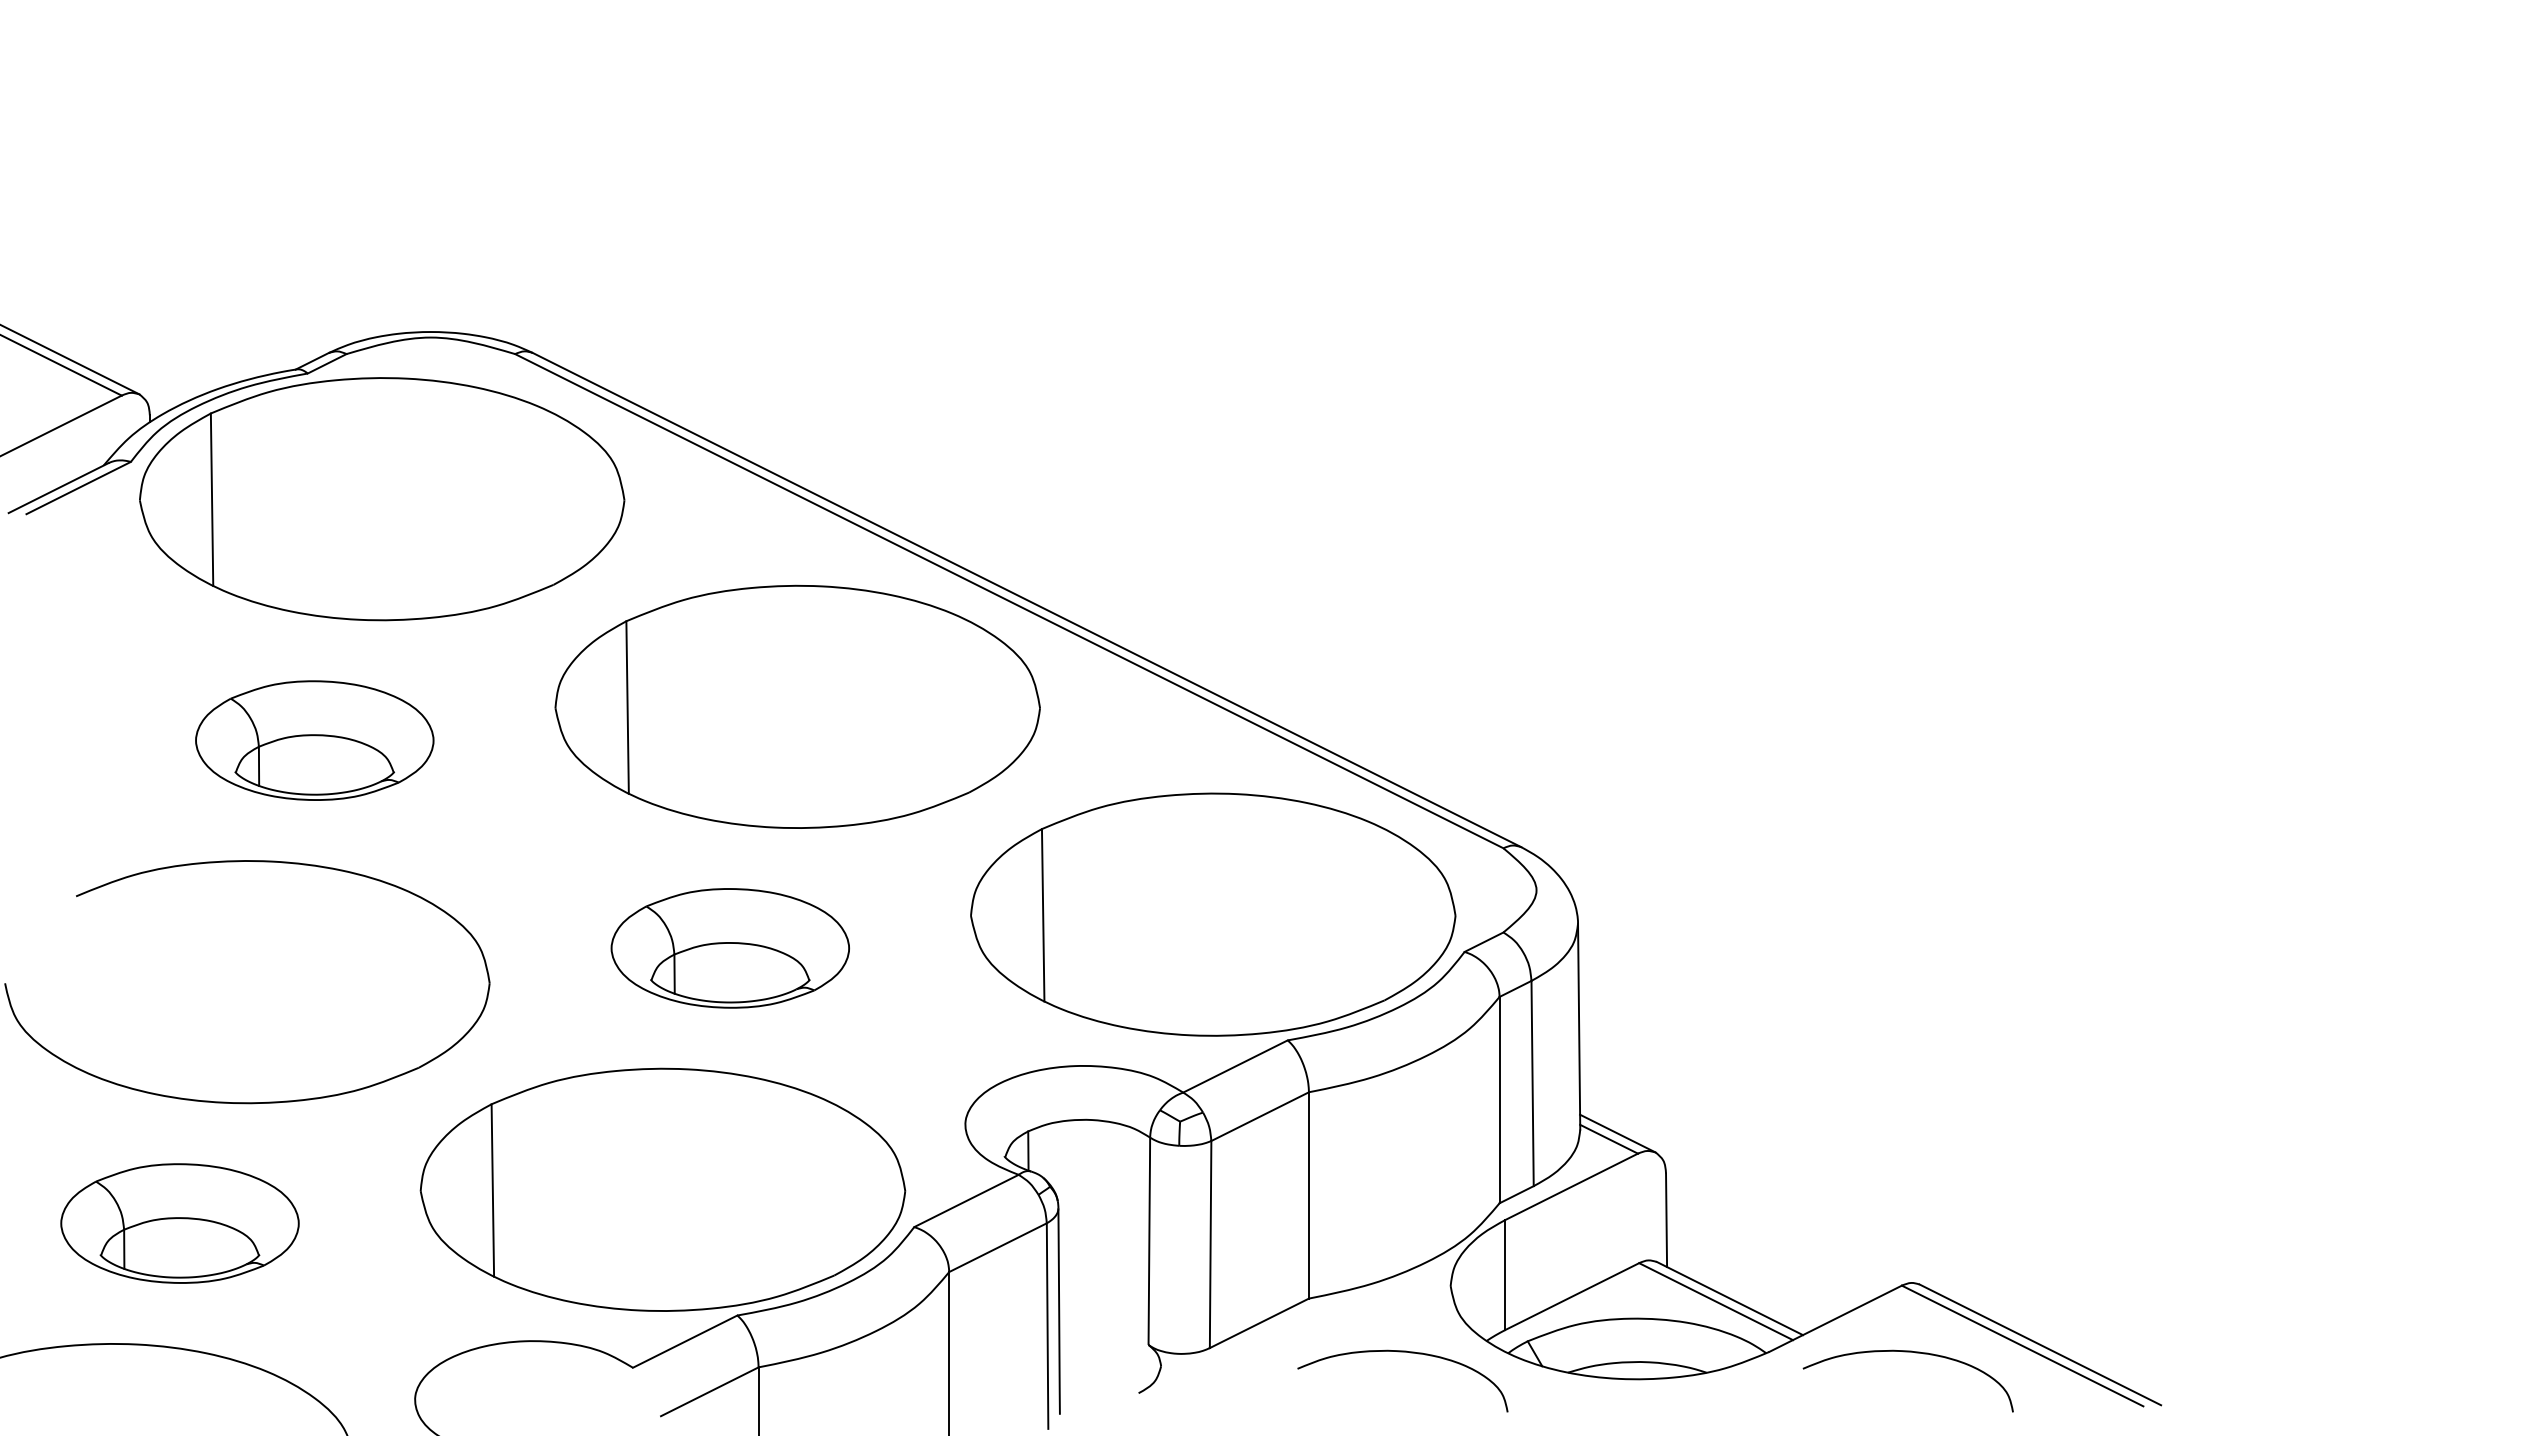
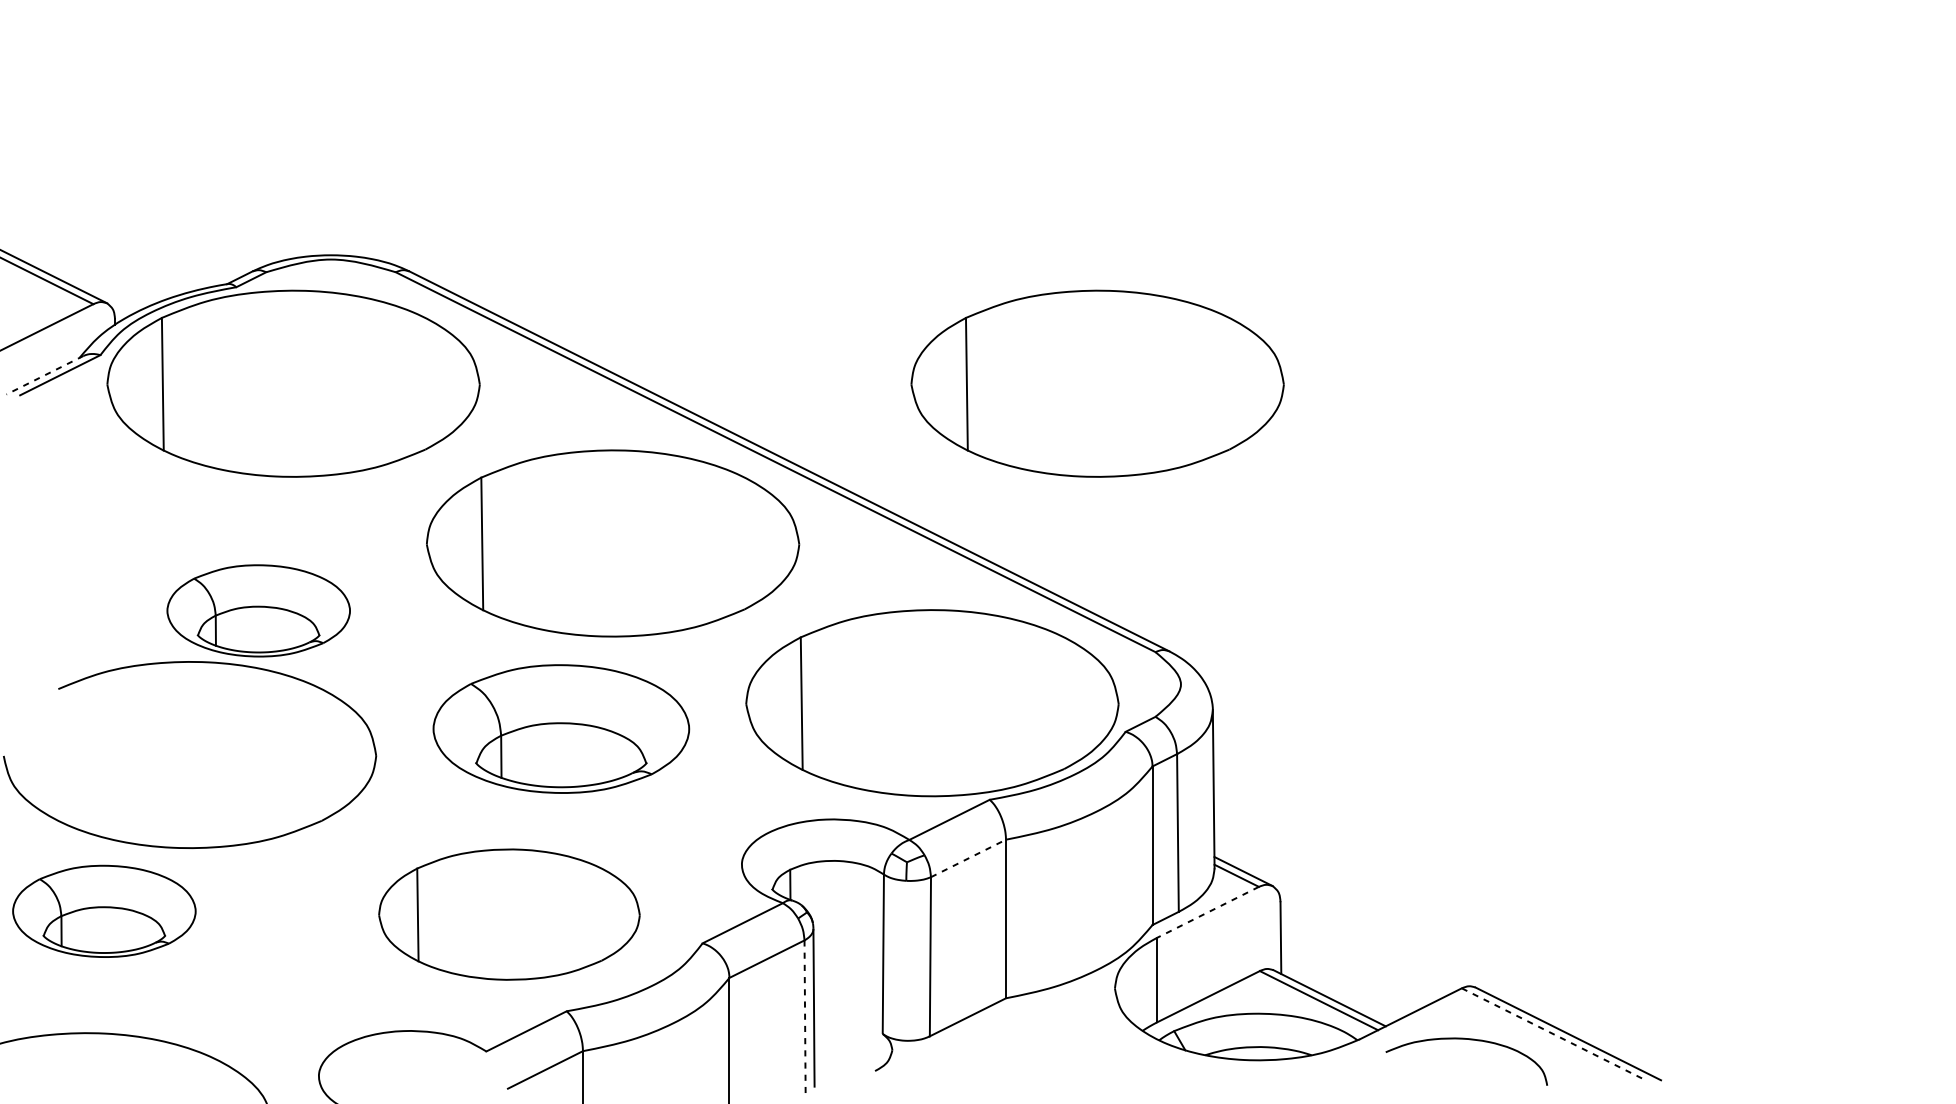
line: (58, 488) -> (44, 375), solid -> dashed
part: (1428, 499) -> (1097, 384), added
part: (314, 740) -> (258, 610), moved
part: (729, 948) -> (560, 729), size x1.4
line: (1260, 1116) -> (968, 858), solid -> dashed
line: (1571, 1187) -> (1207, 912), solid -> dashed
part: (662, 1189) -> (509, 914), size x0.7
part: (179, 1223) -> (103, 911), moved
line: (1047, 1326) -> (805, 1019), solid -> dashed
line: (2022, 1346) -> (1554, 1035), solid -> dashed
curve: (1402, 1352) -> (1077, 1039), removed

